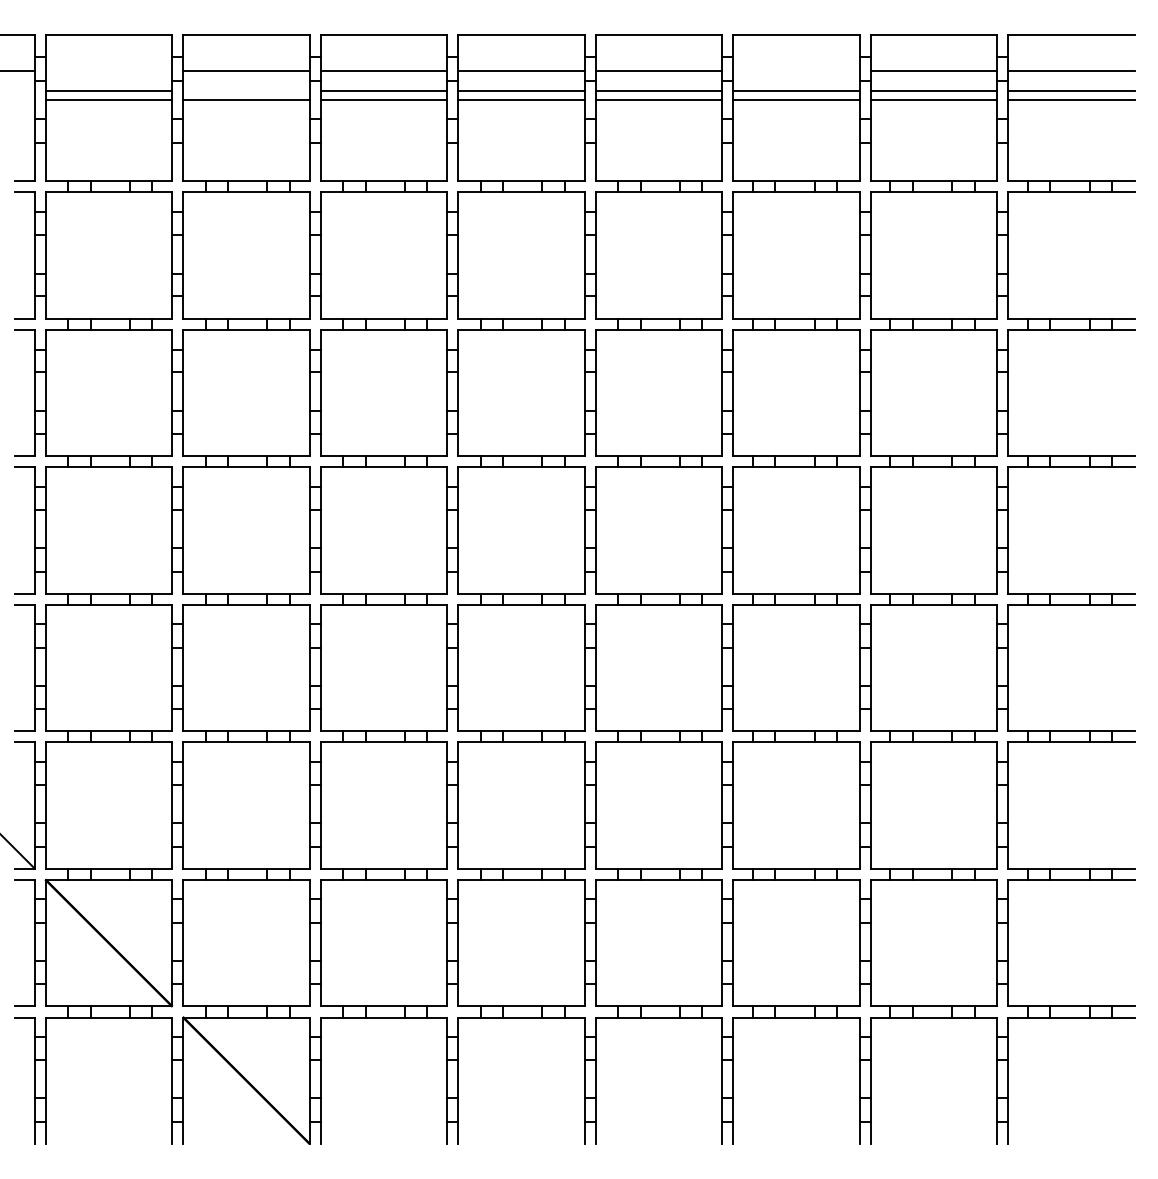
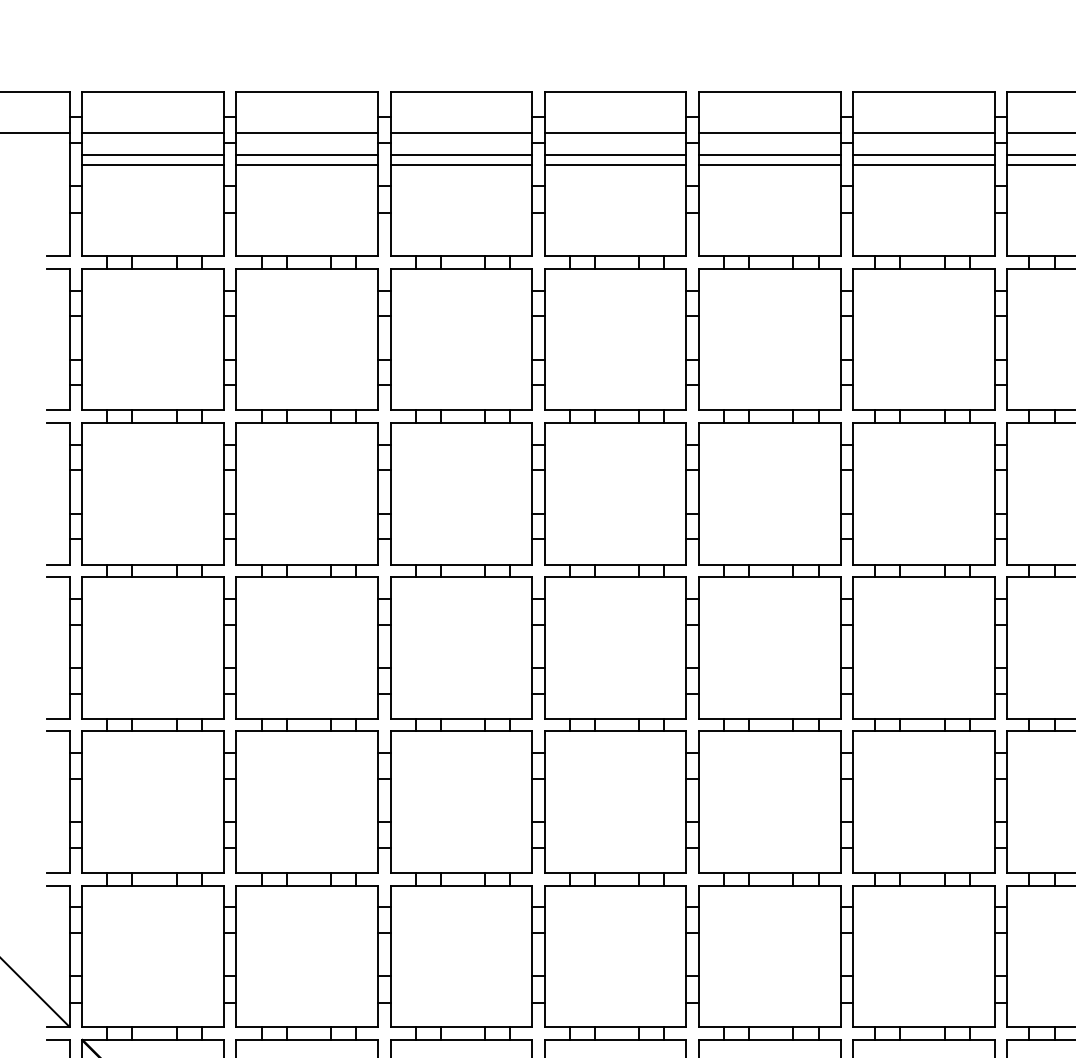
line: (108, 71) -> (152, 133), added
line: (796, 71) -> (924, 133), added
line: (246, 91) -> (307, 155), added

